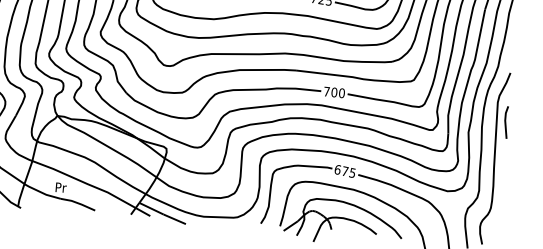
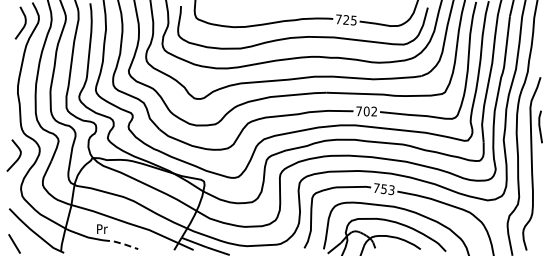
text: (342, 93) -> (374, 111), 700 -> 702
text: (344, 170) -> (383, 188), 675 -> 753
line: (77, 203) -> (120, 243), solid -> dashed

